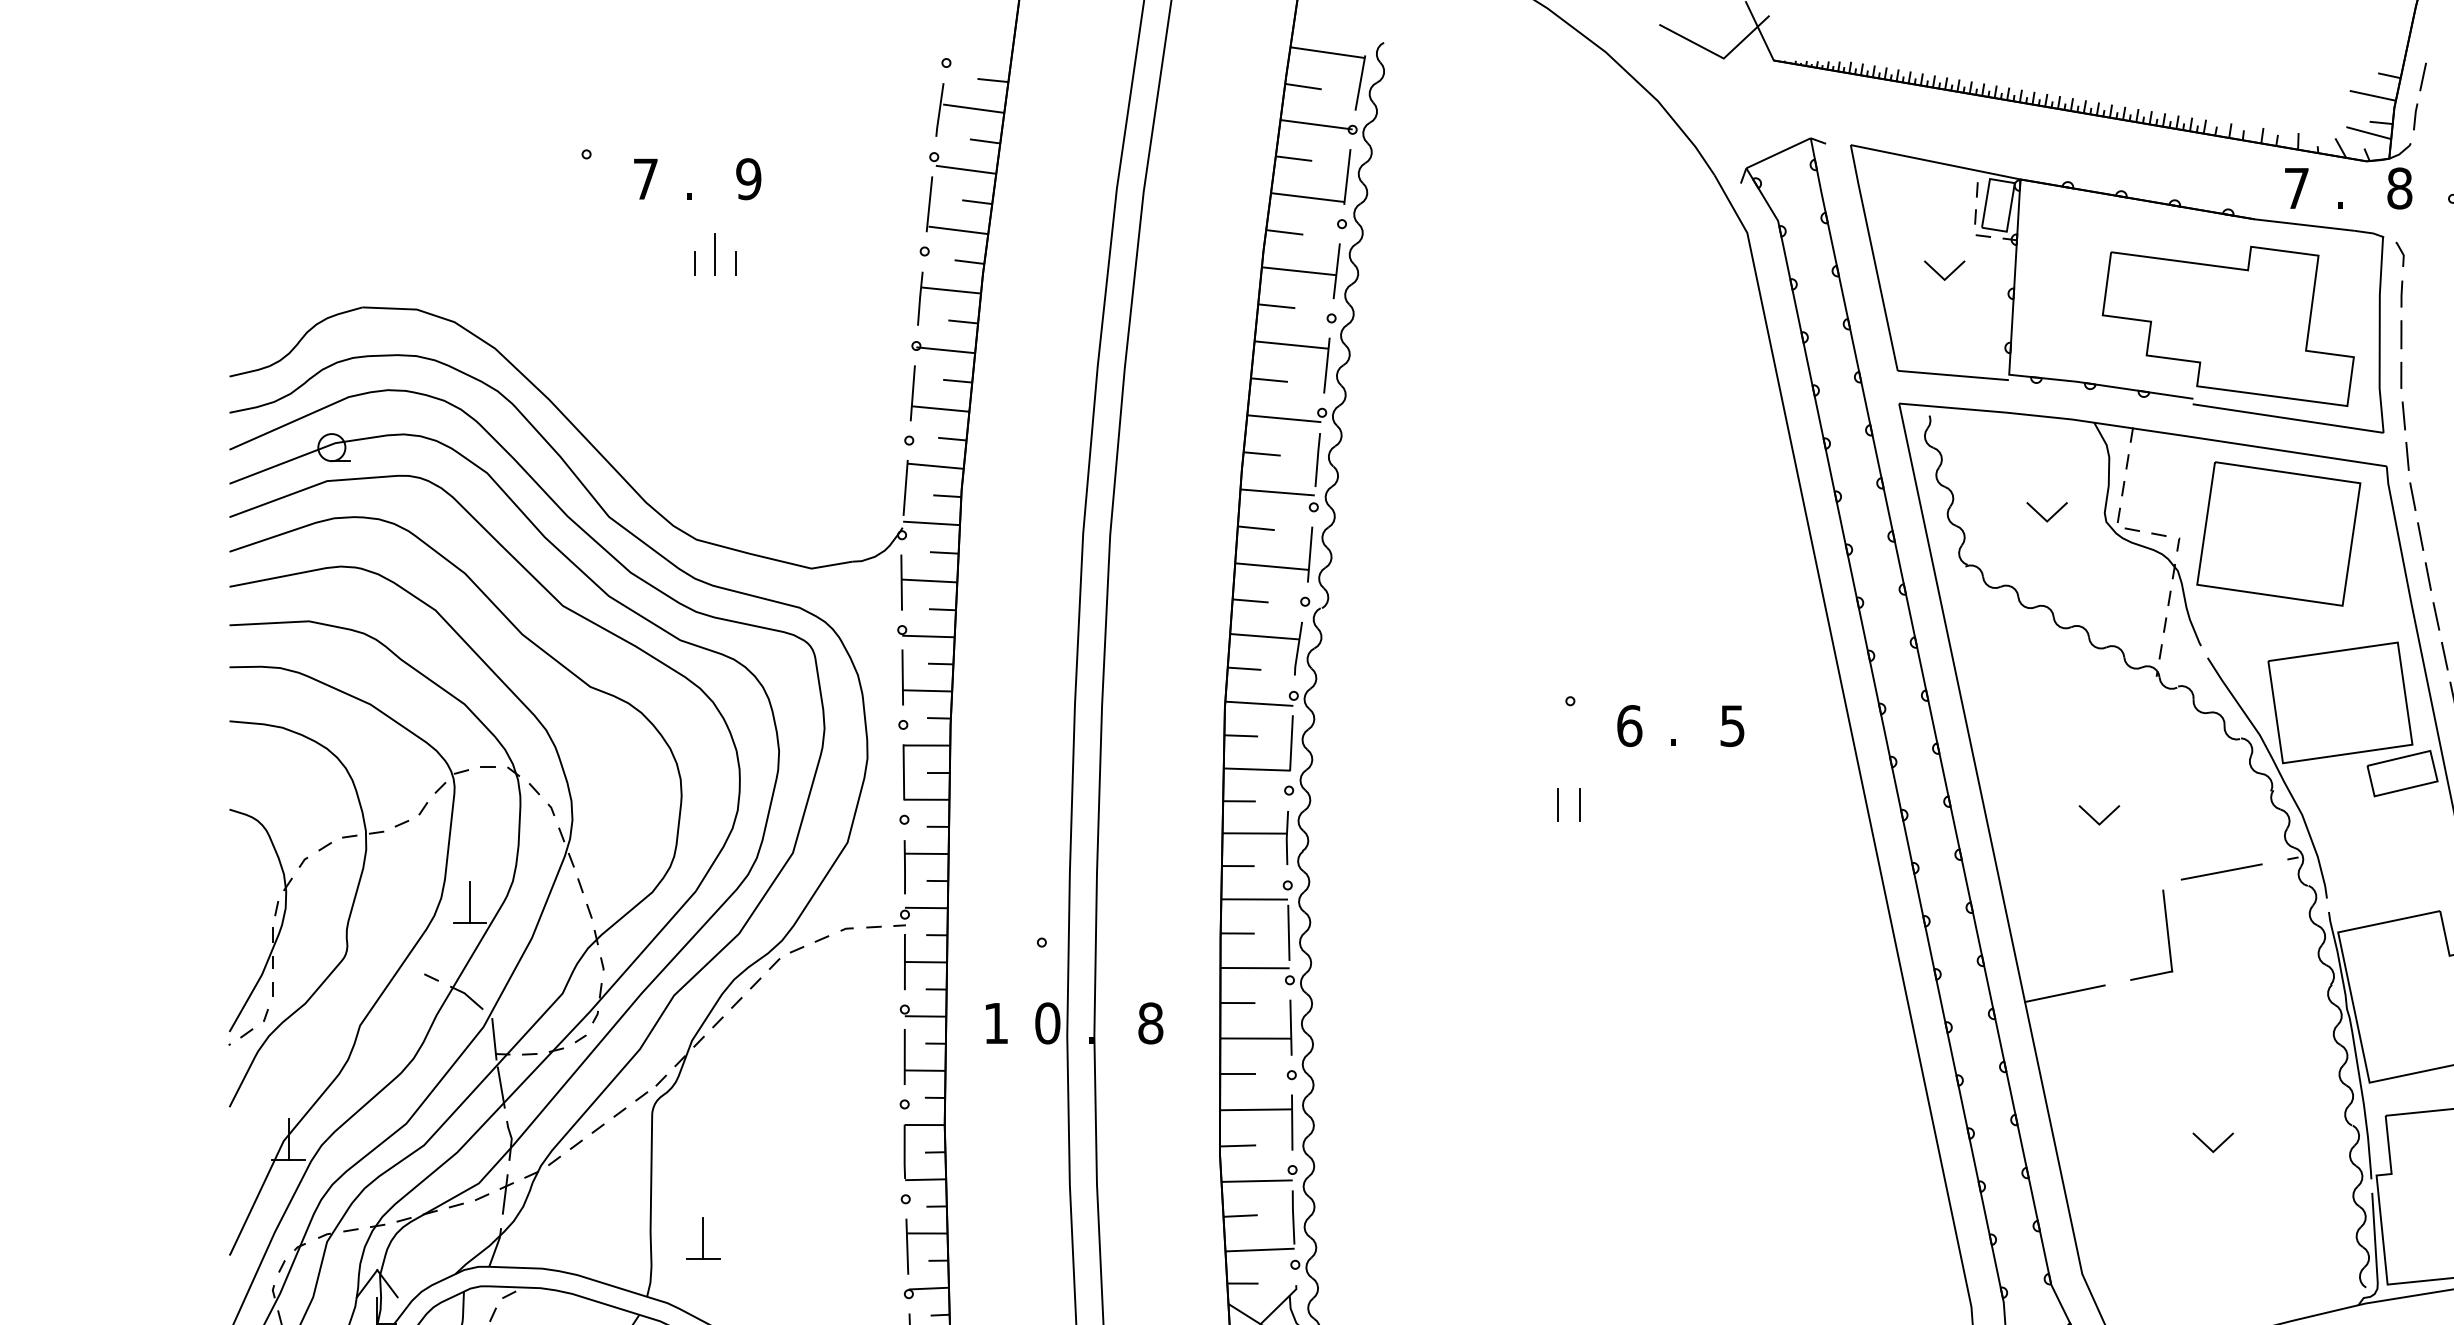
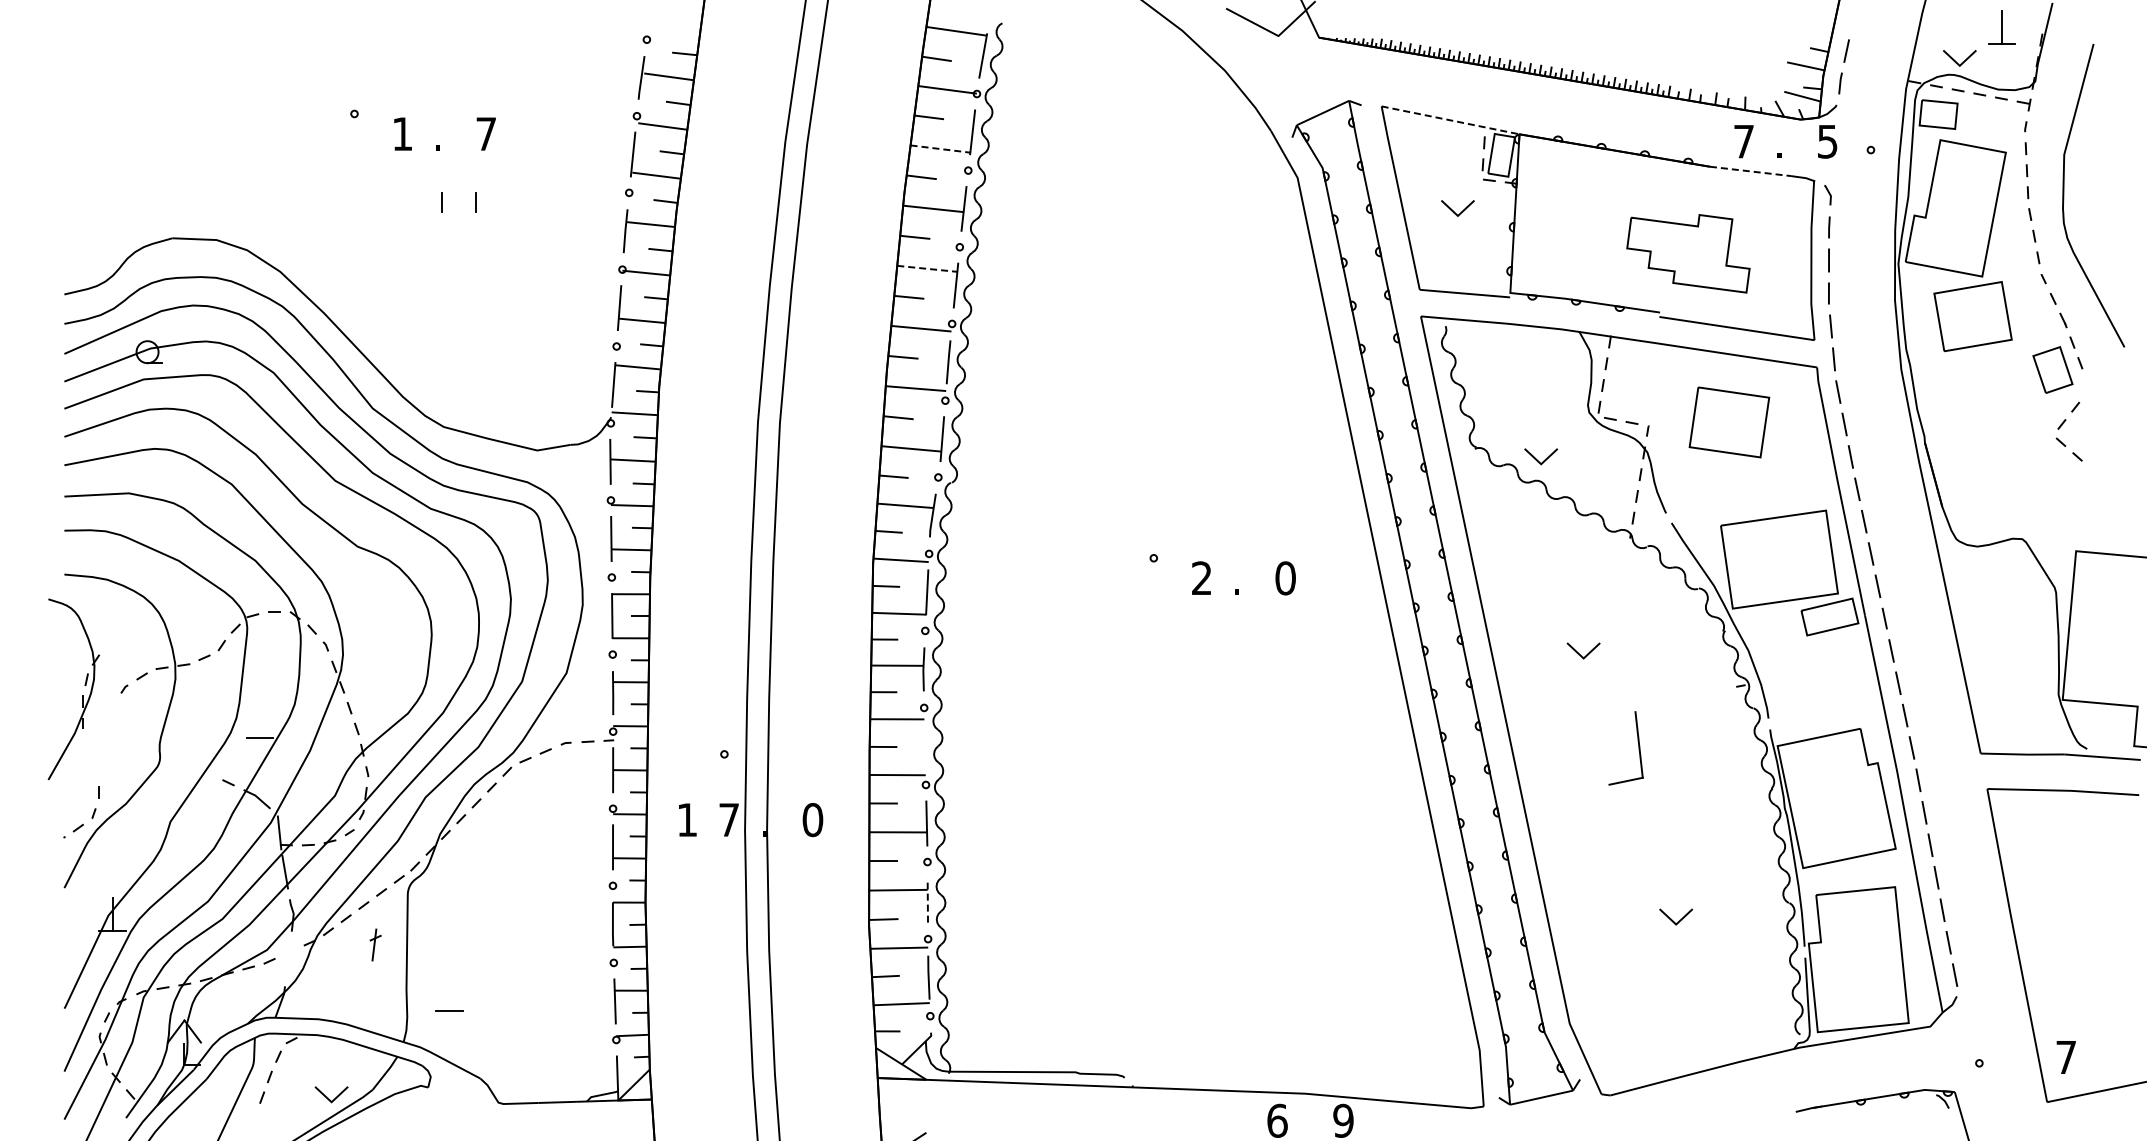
line: (1936, 162) -> (1451, 120), solid -> dashed
text: (645, 178) -> (402, 133), 7 -> 1
text: (749, 179) -> (486, 134), 9 -> 7
text: (2399, 188) -> (1827, 141), 8 -> 5
line: (1307, 198) -> (940, 149), solid -> dashed
line: (2304, 225) -> (1750, 171), solid -> dashed
line: (714, 254) -> (458, 195), removed
part: (2228, 326) -> (1688, 253), size x0.6
line: (1291, 344) -> (927, 268), solid -> dashed
line: (2051, 515) -> (1544, 459), moved
part: (2278, 534) -> (1729, 422), size x0.6
text: (1630, 726) -> (1202, 578), 6 -> 2
text: (1732, 726) -> (1285, 578), 5 -> 0
line: (1558, 804) -> (1144, 642), removed
line: (1579, 804) -> (1161, 642), removed
line: (2221, 871) -> (1682, 696), removed
line: (469, 902) -> (259, 721), removed
part: (271, 927) -> (82, 695), moved
line: (1288, 932) -> (924, 746), removed
line: (2064, 993) -> (1555, 795), removed
text: (1150, 1022) -> (812, 819), 8 -> 0
text: (1048, 1023) -> (729, 820), 0 -> 7
line: (1291, 1122) -> (927, 900), solid -> dashed
part: (506, 1193) -> (375, 944), moved
line: (703, 1238) -> (449, 994), removed

